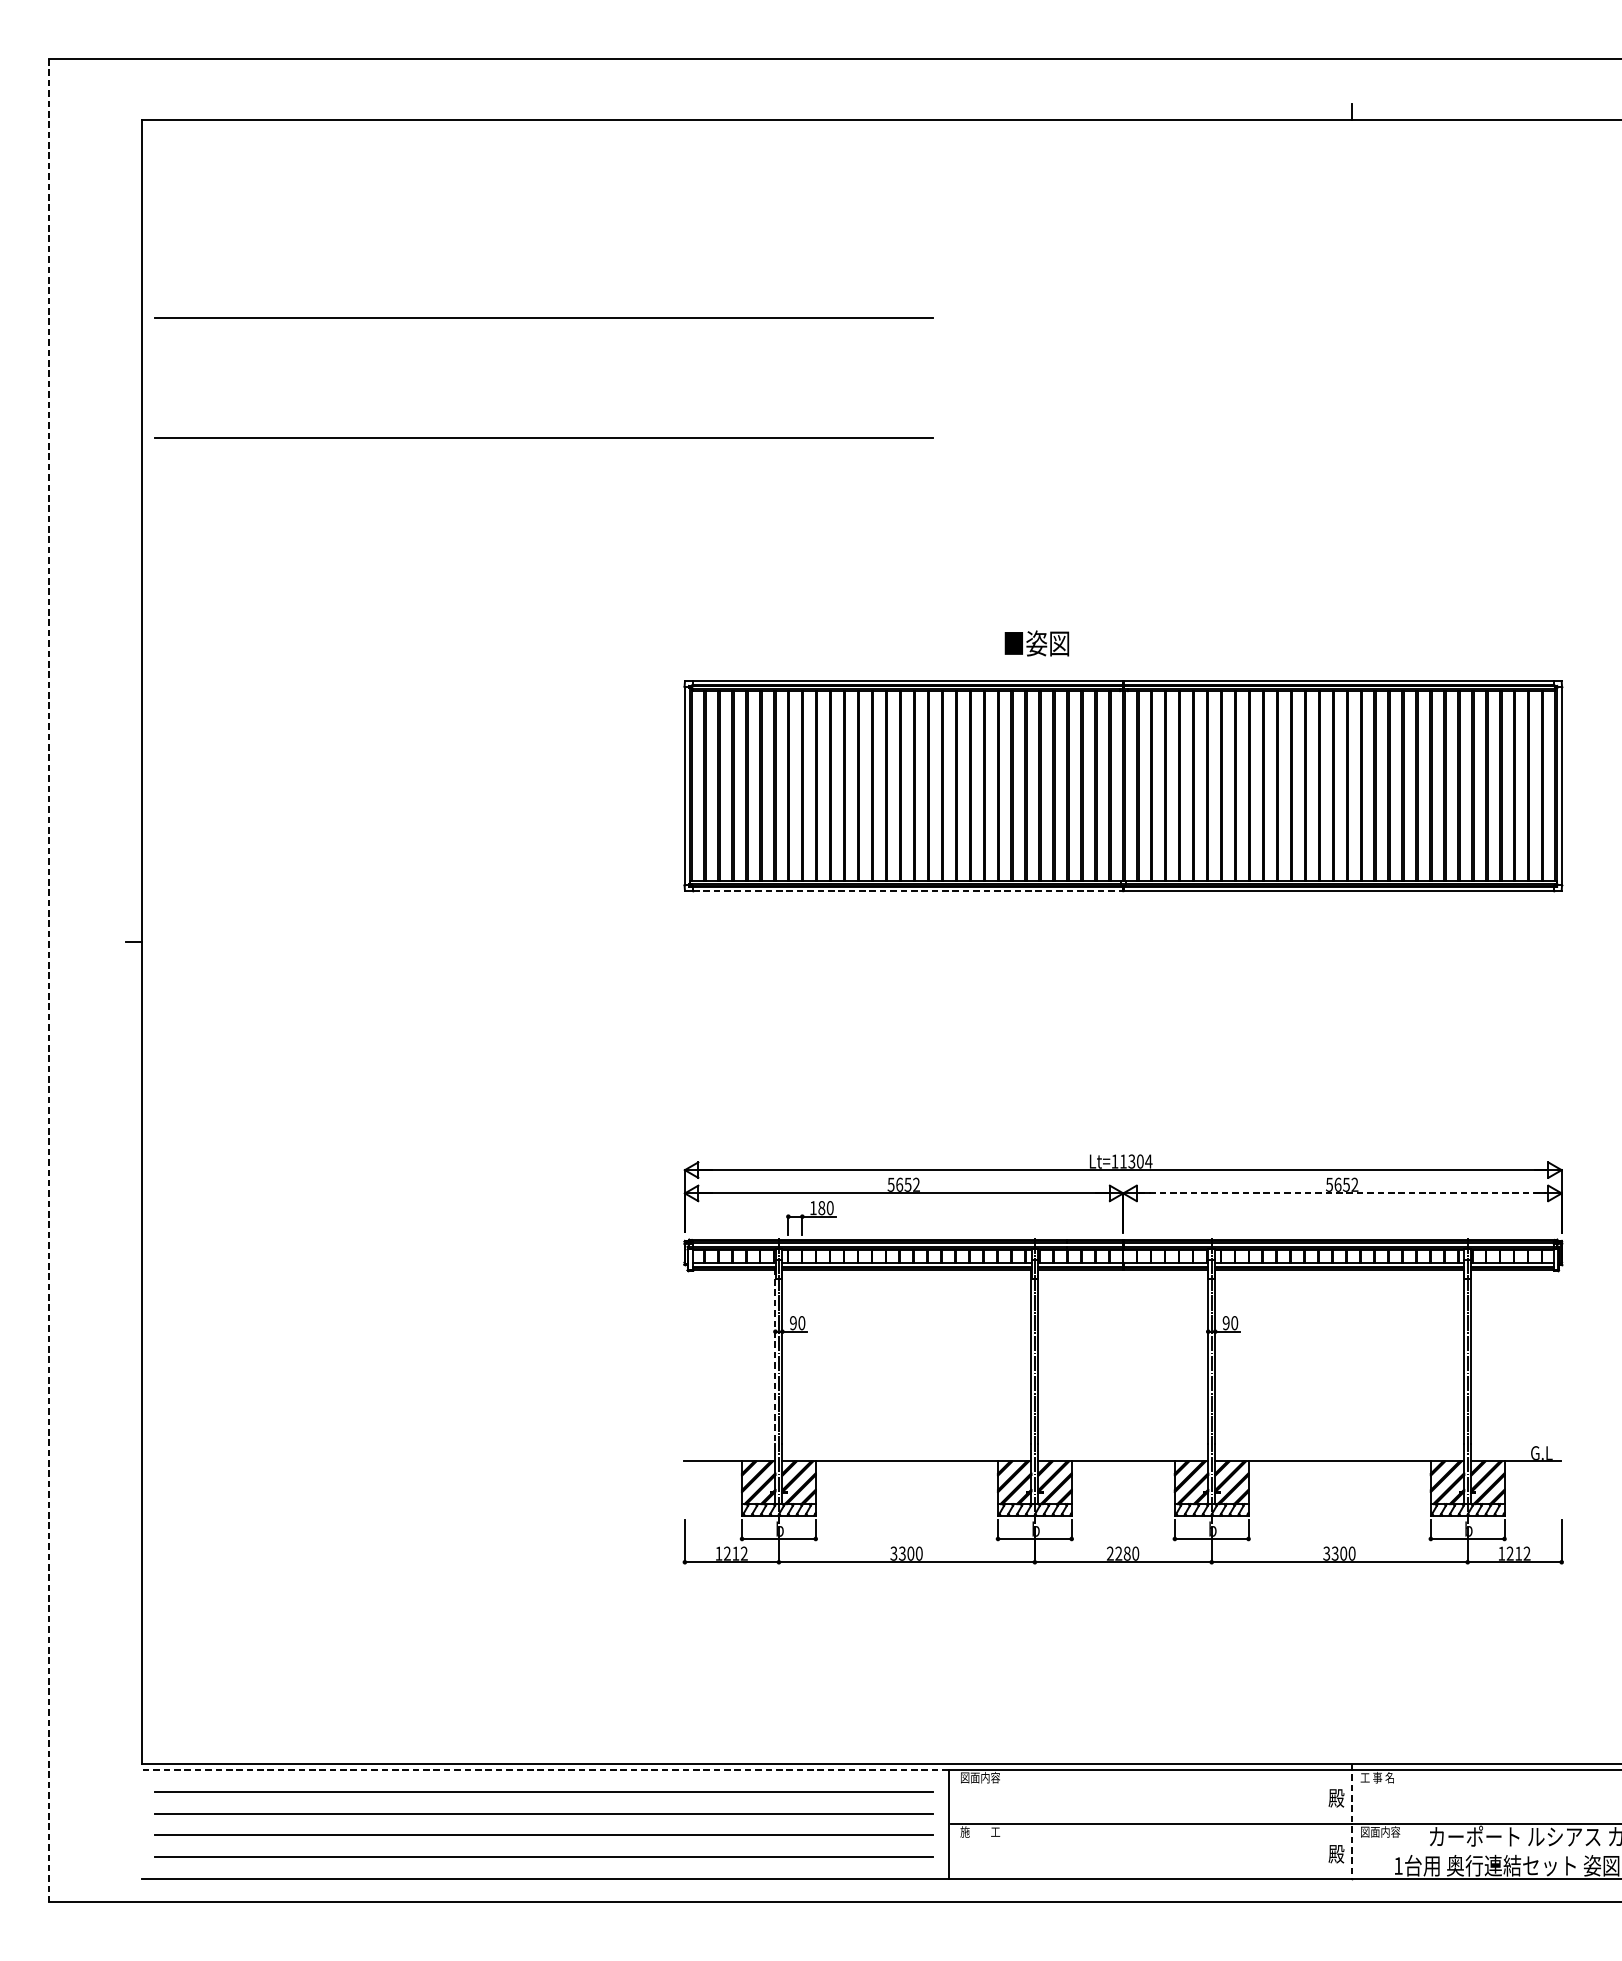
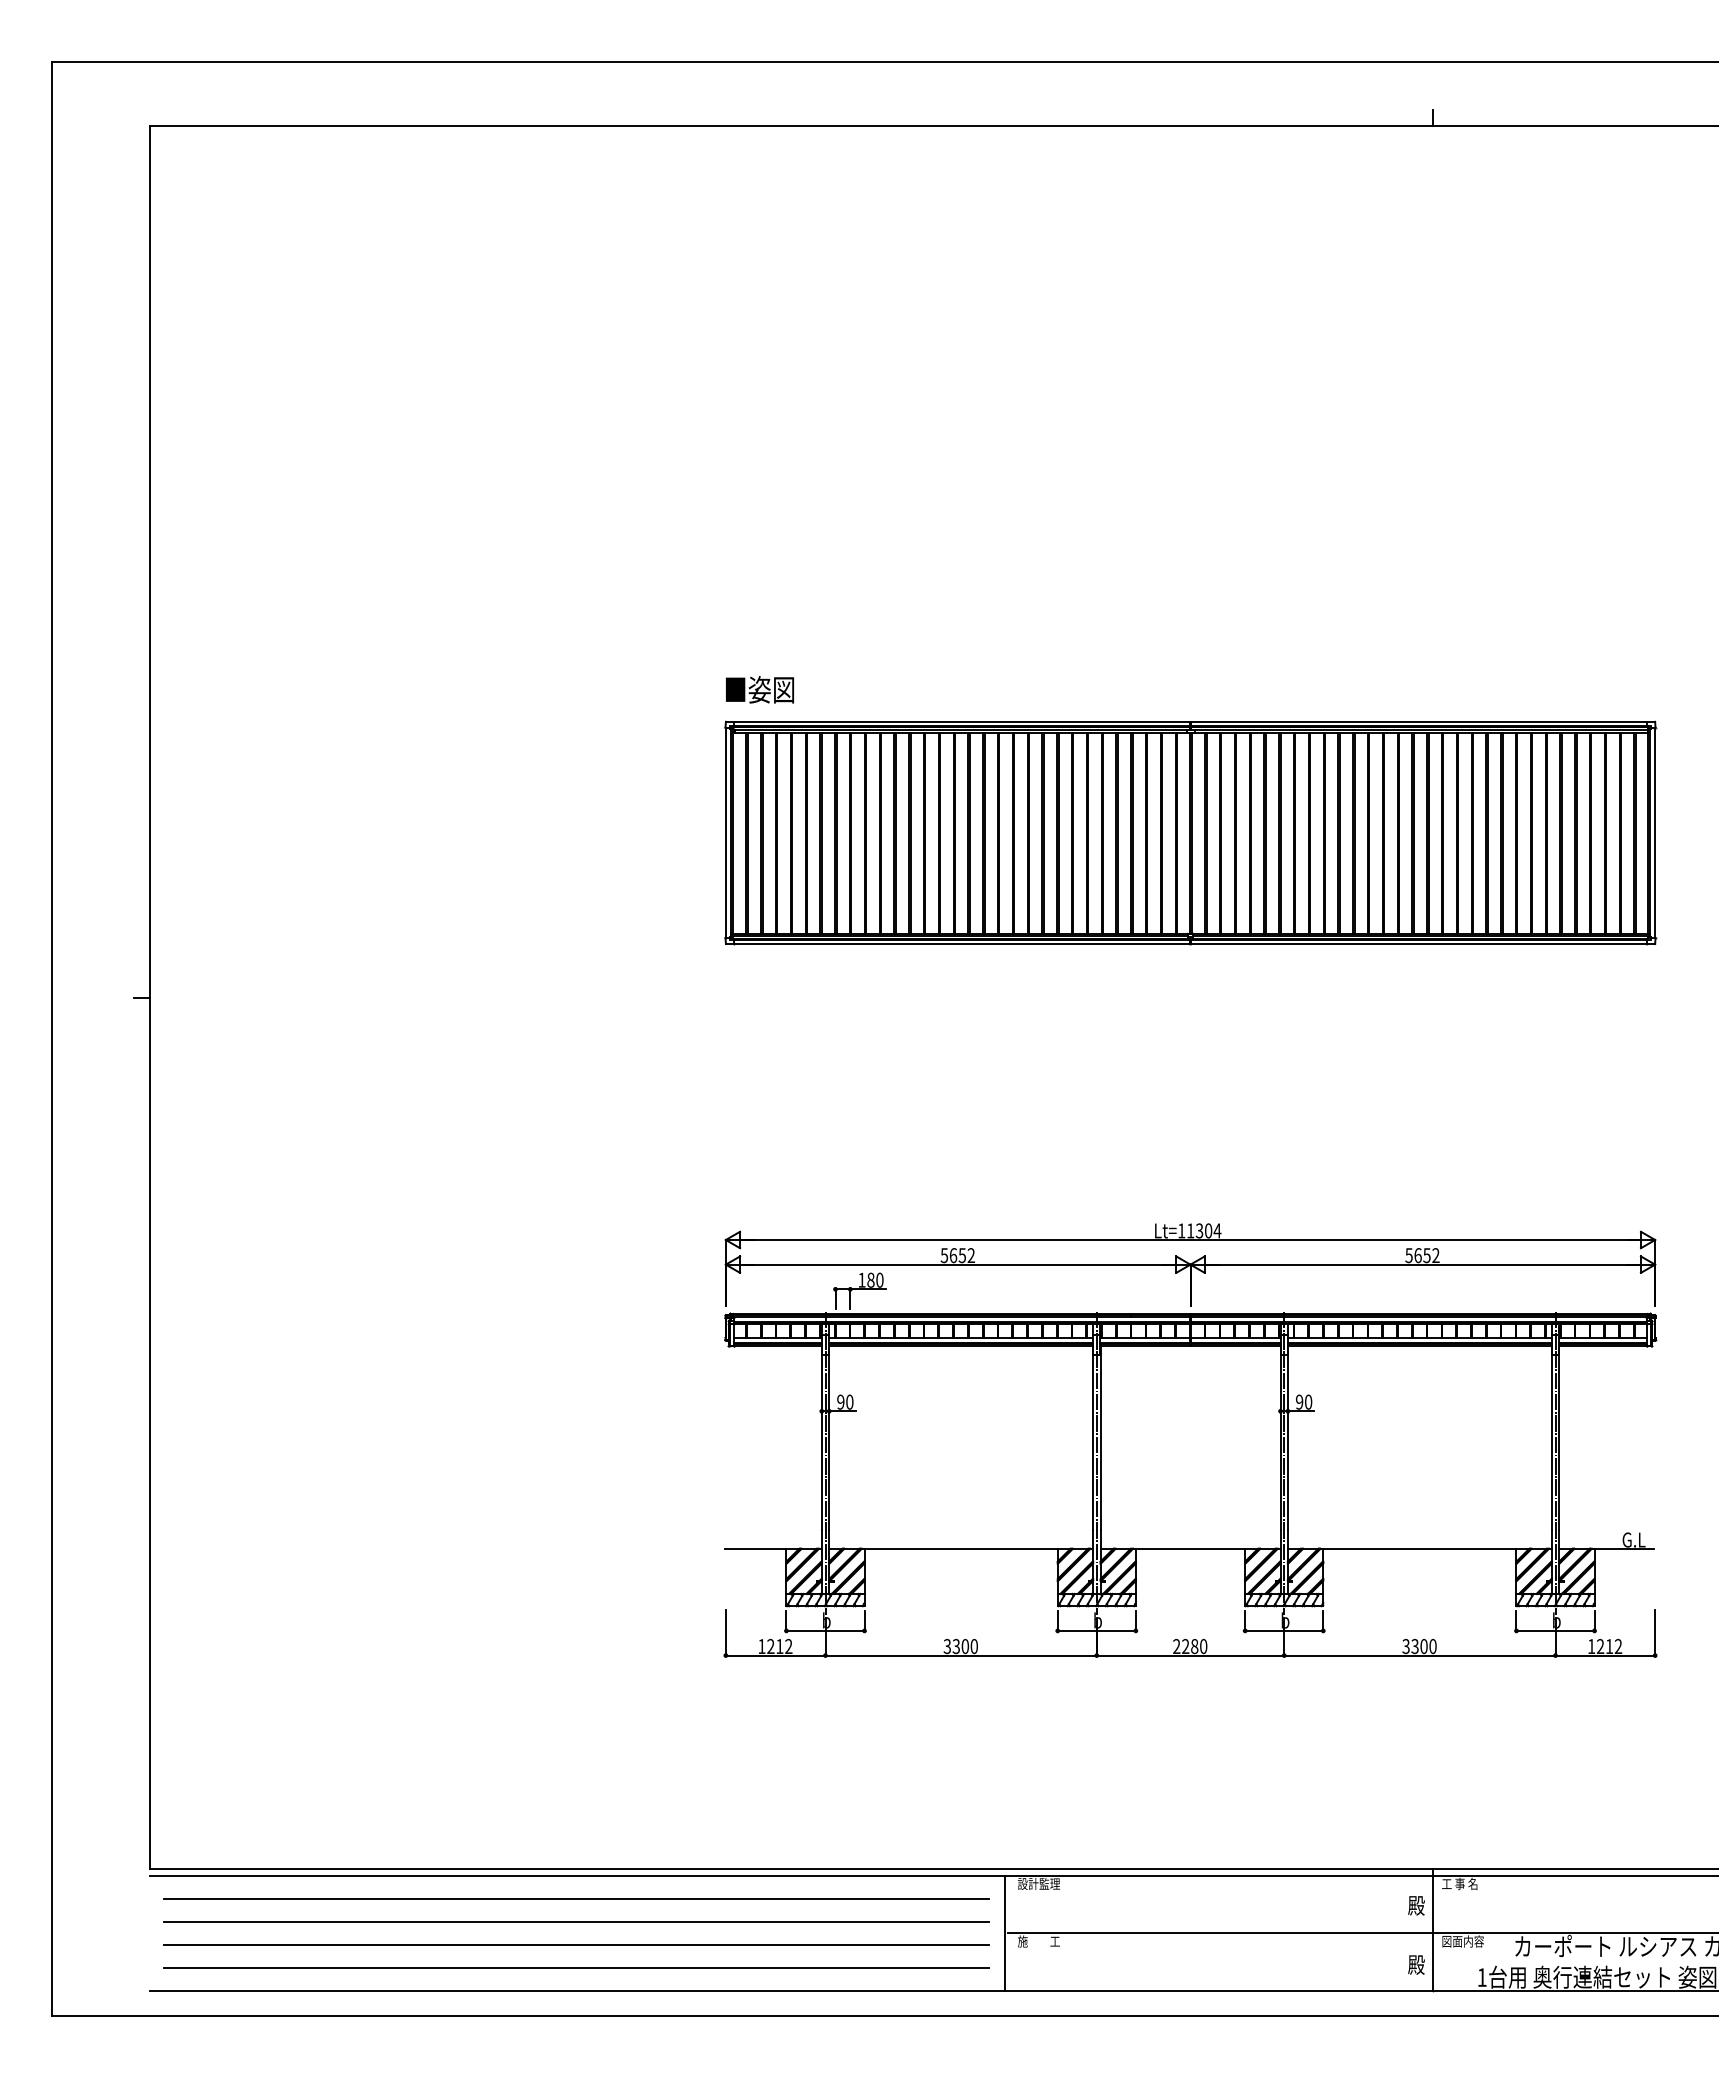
line: (543, 317) -> (576, 336), removed
line: (543, 437) -> (576, 463), removed
text: (1036, 643) -> (759, 689), moved
line: (908, 891) -> (962, 944), dashed -> solid
line: (48, 980) -> (51, 1039), dashed -> solid
line: (1342, 1193) -> (1422, 1264), dashed -> solid
line: (775, 1356) -> (821, 1437), dashed -> solid
line: (544, 1769) -> (577, 1875), dashed -> solid
text: (979, 1777) -> (1038, 1883), 図面内容 -> 設計監理
line: (1351, 1821) -> (1432, 1930), dashed -> solid

